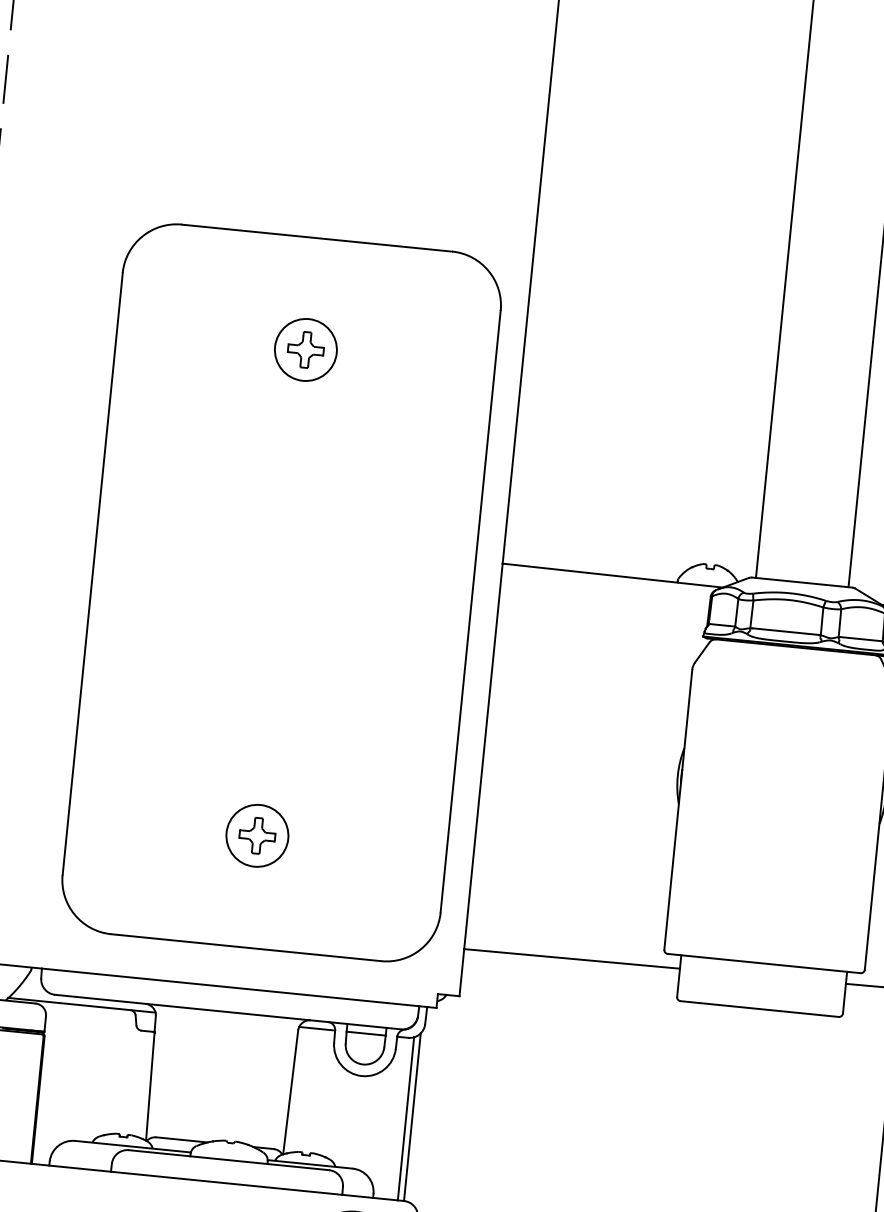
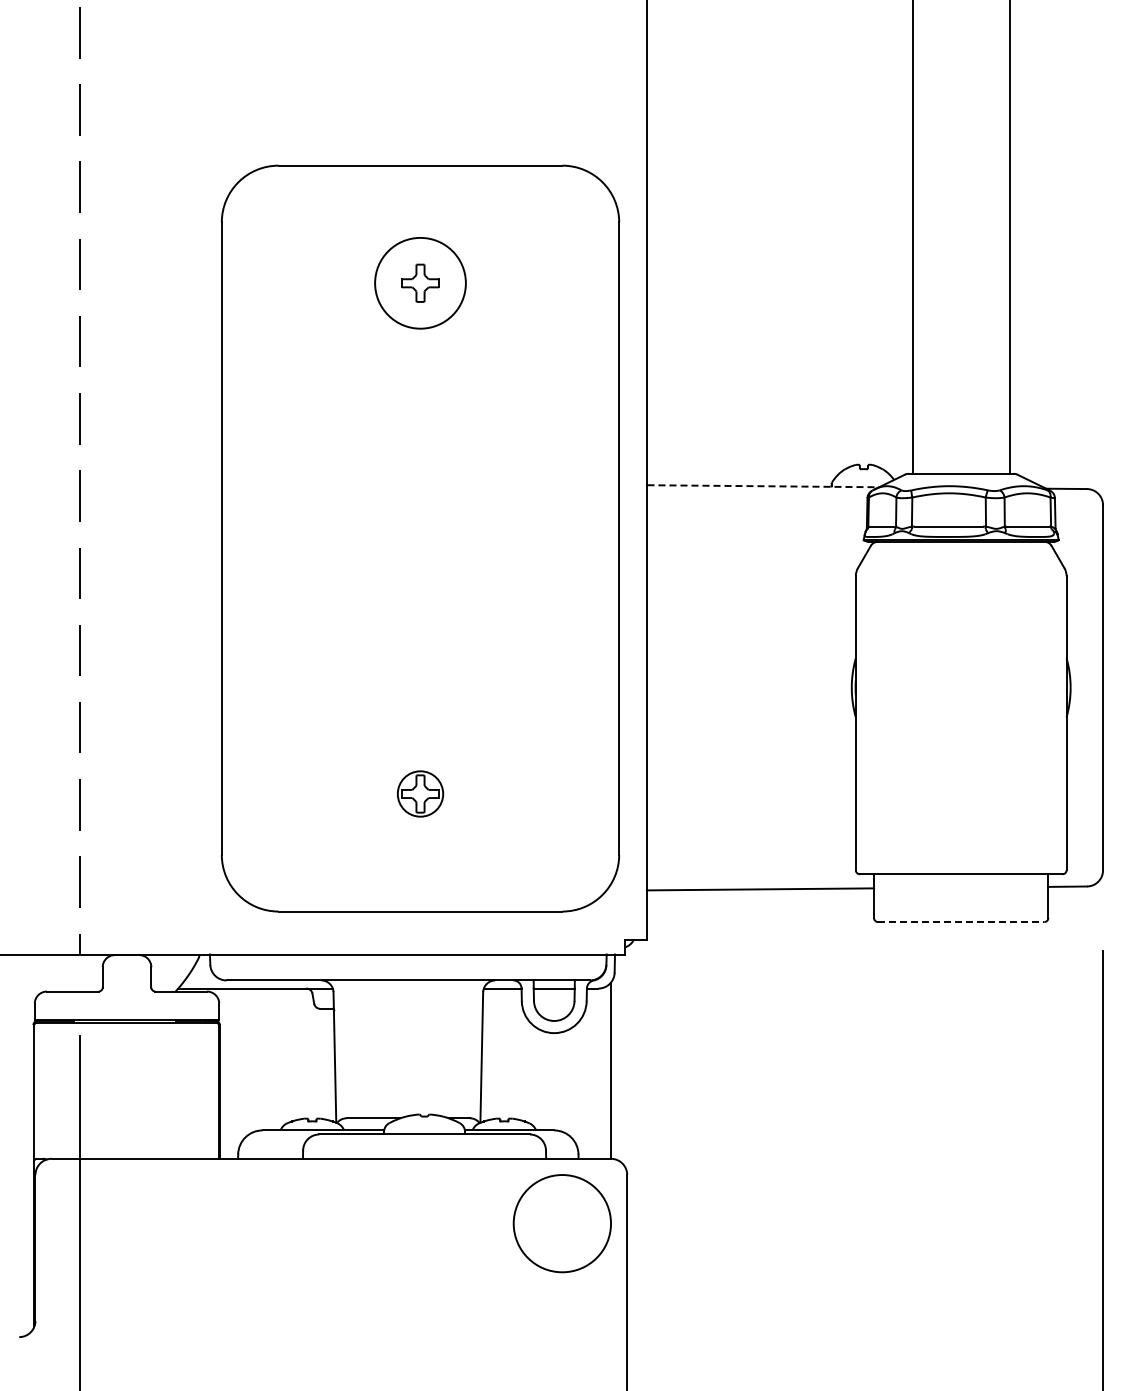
circle: (305, 349) -> (420, 282), size x1.4
line: (612, 575) -> (763, 486), solid -> dashed
circle: (257, 835) -> (420, 793), size x0.7
line: (759, 1009) -> (961, 922), solid -> dashed
line: (406, 1118) -> (604, 1072), removed

